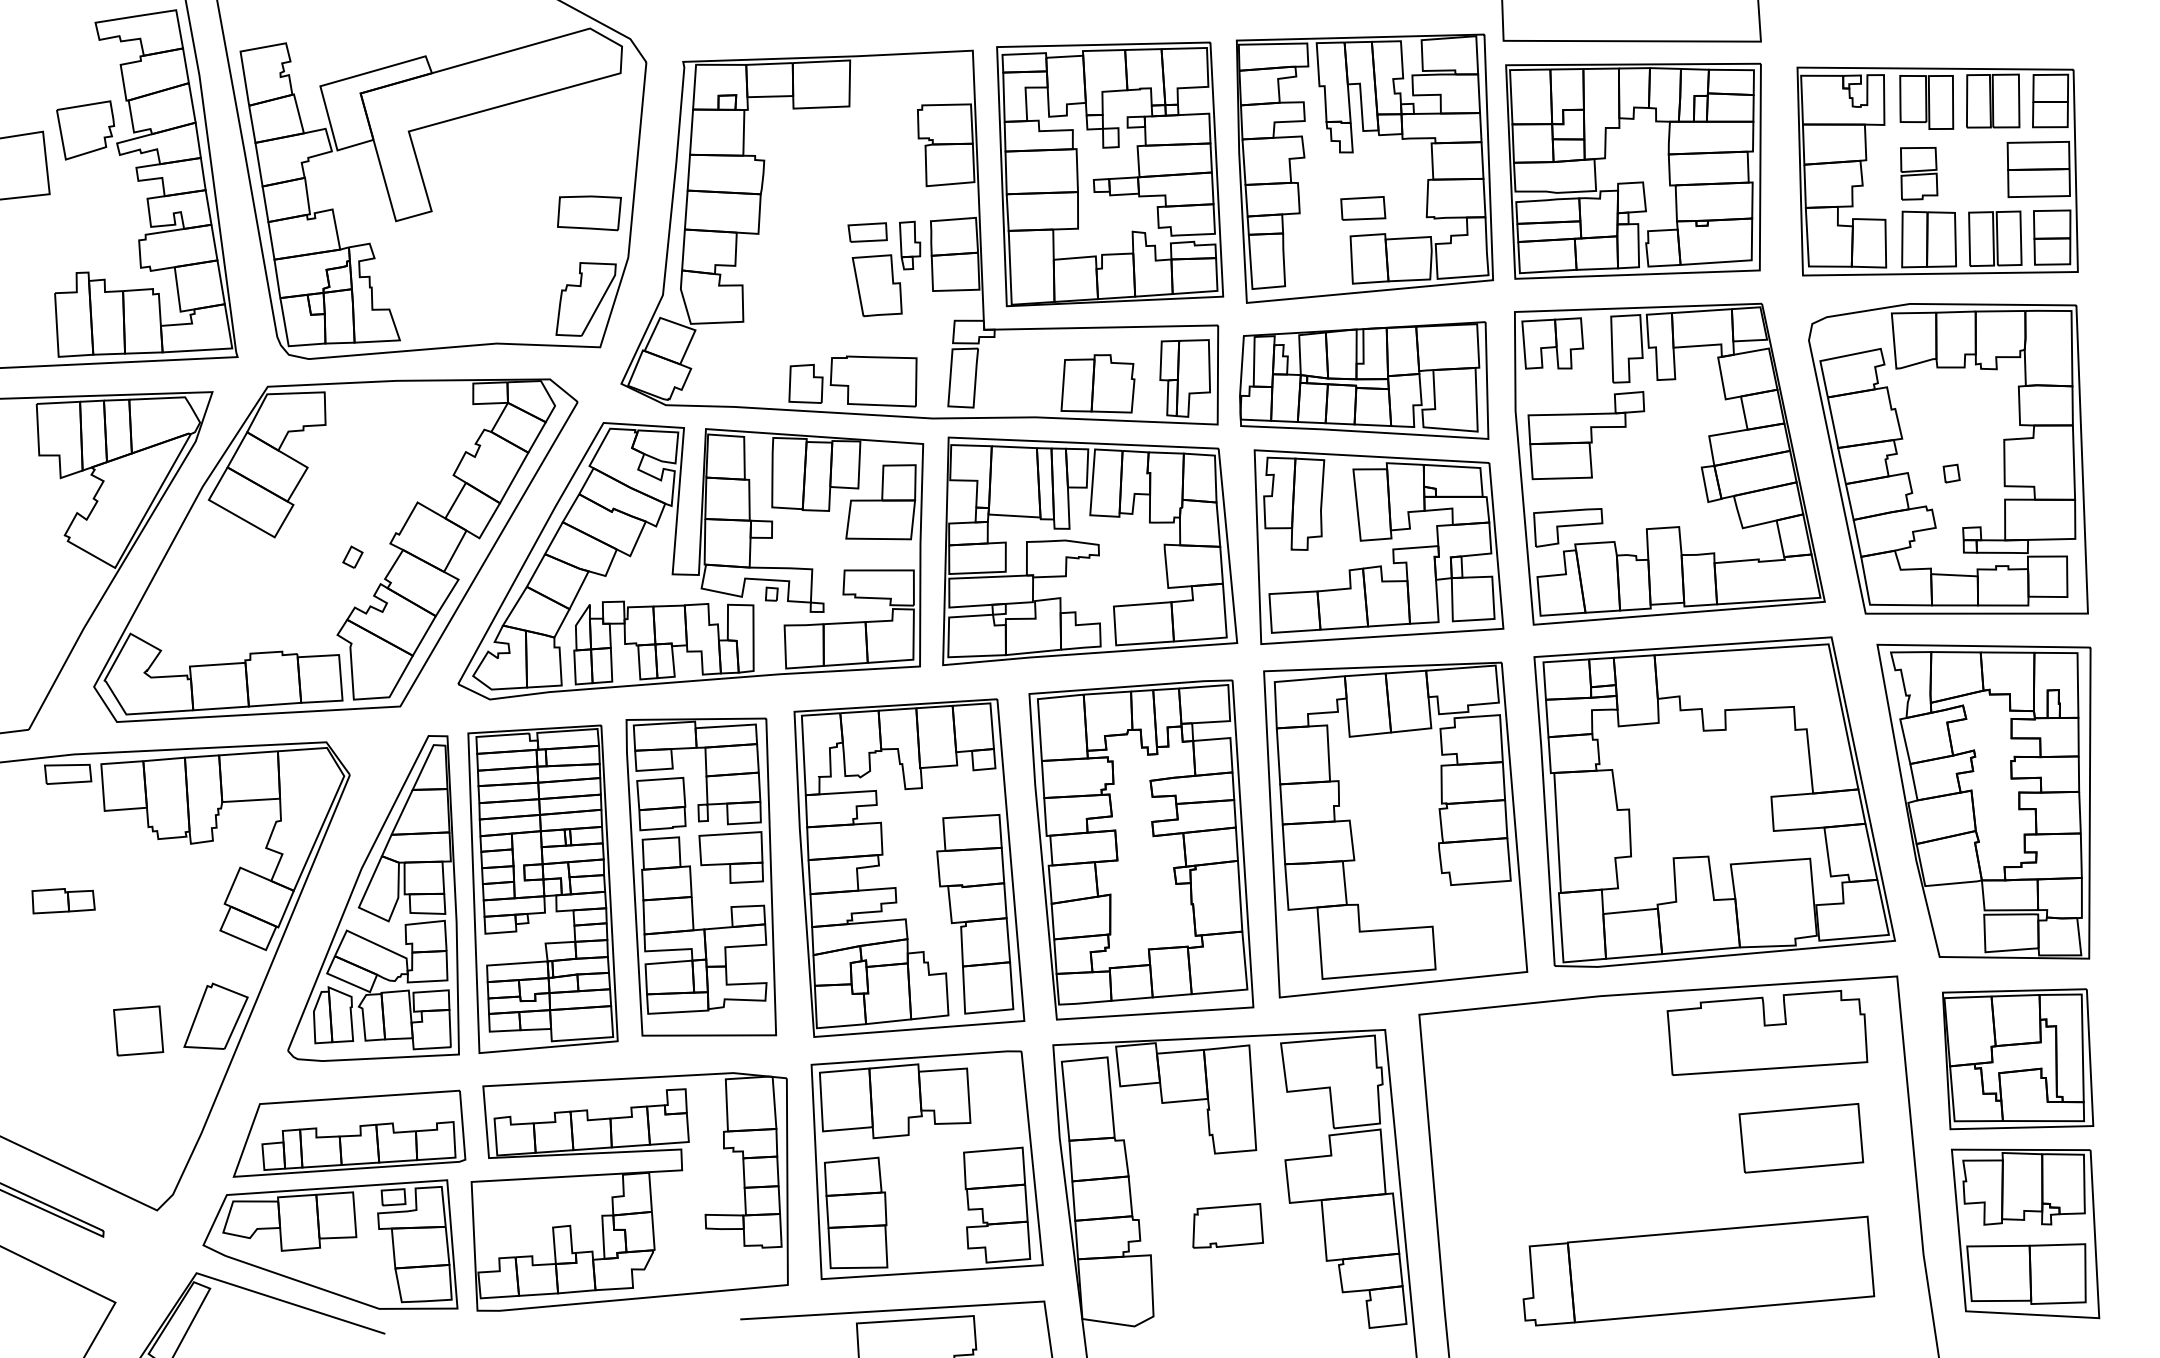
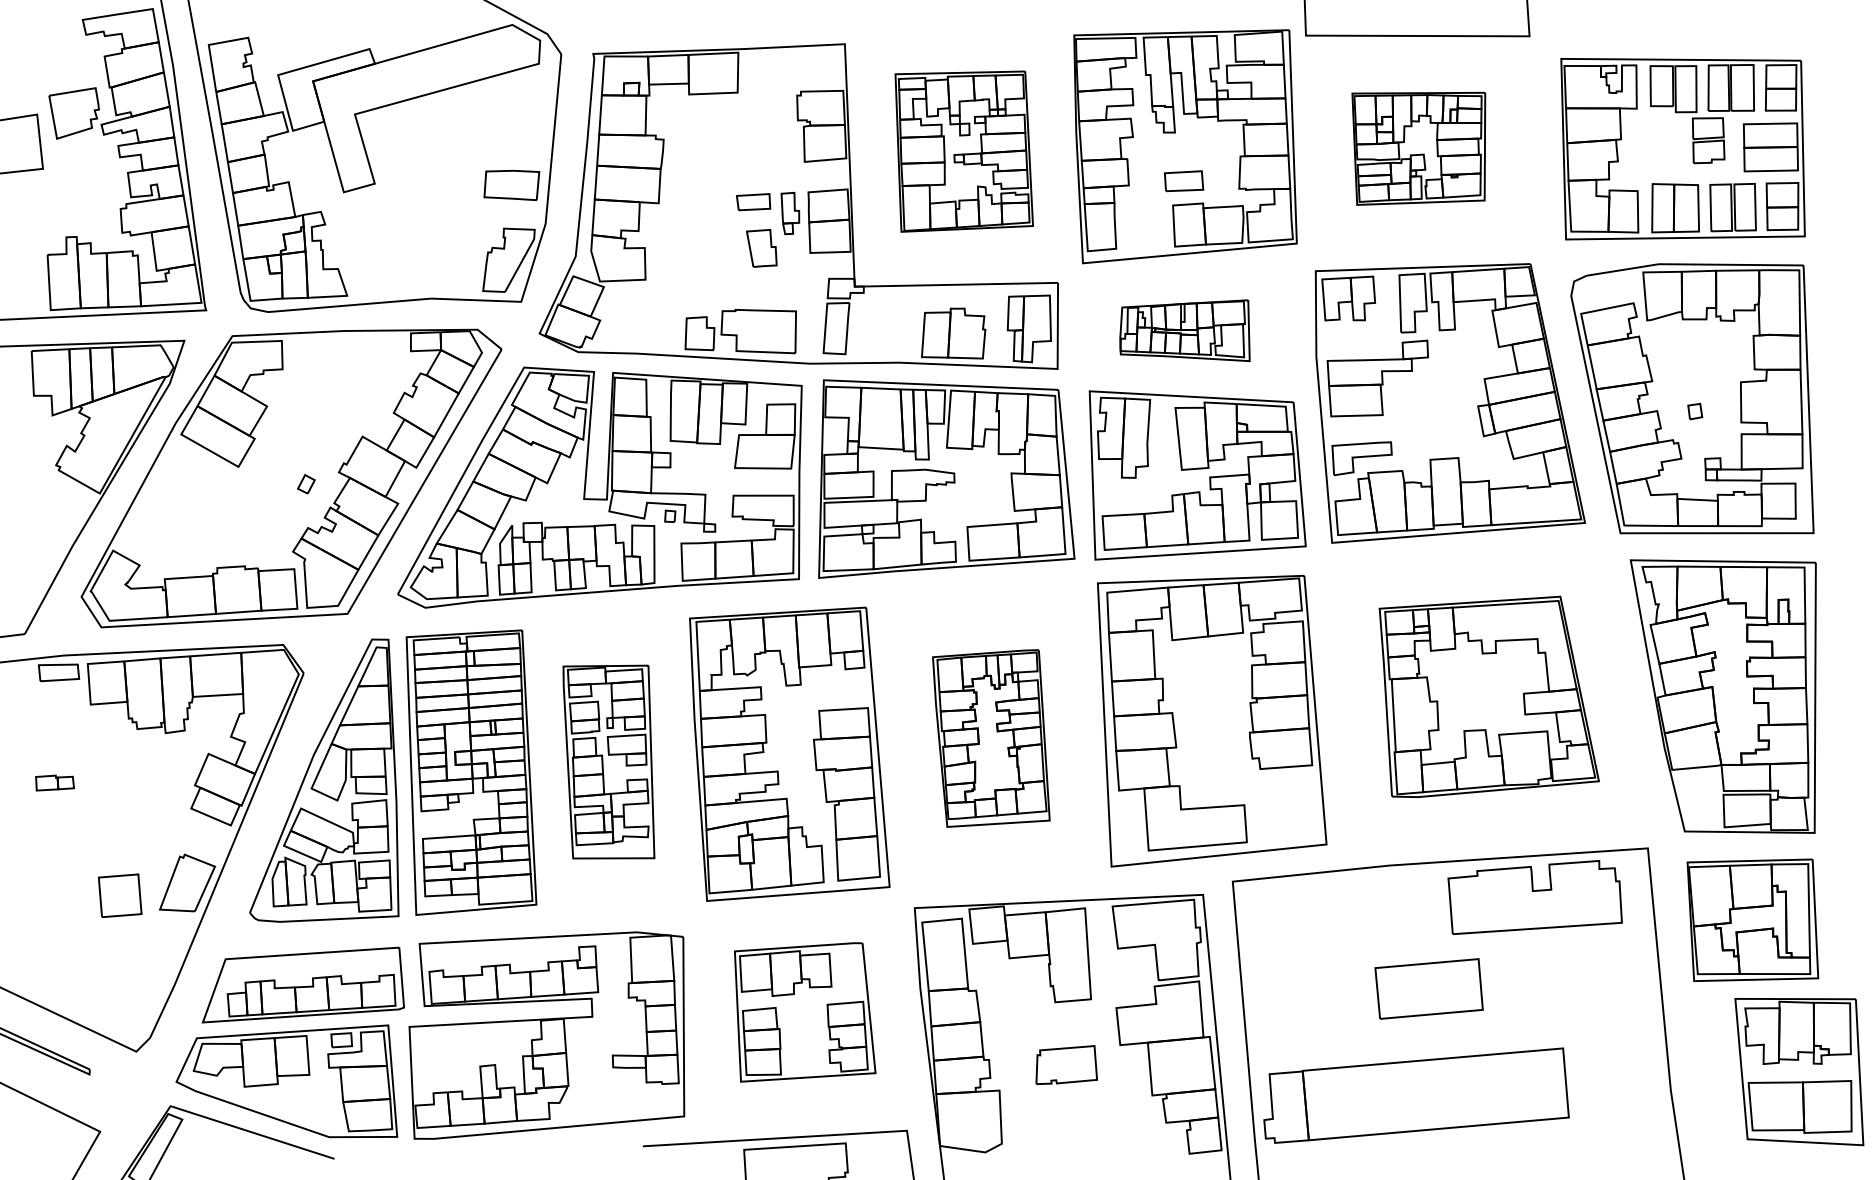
part: (1633, 170) -> (1418, 148), size x0.6
part: (1919, 173) -> (1708, 140), moved
part: (1110, 174) -> (964, 151), size x0.7
part: (876, 285) -> (761, 248), size x0.7
part: (1364, 380) -> (1185, 330), size x0.6
part: (1714, 801) -> (1489, 696), size x0.7
part: (1141, 849) -> (991, 738), size x0.6
part: (700, 876) -> (608, 761), size x0.7
part: (63, 901) -> (54, 783), size x0.7
part: (1801, 1138) -> (1429, 989), moved
part: (926, 1165) -> (804, 1012), size x0.7
part: (2025, 1233) -> (1799, 1071), moved
part: (1698, 1270) -> (1416, 1095), moved

